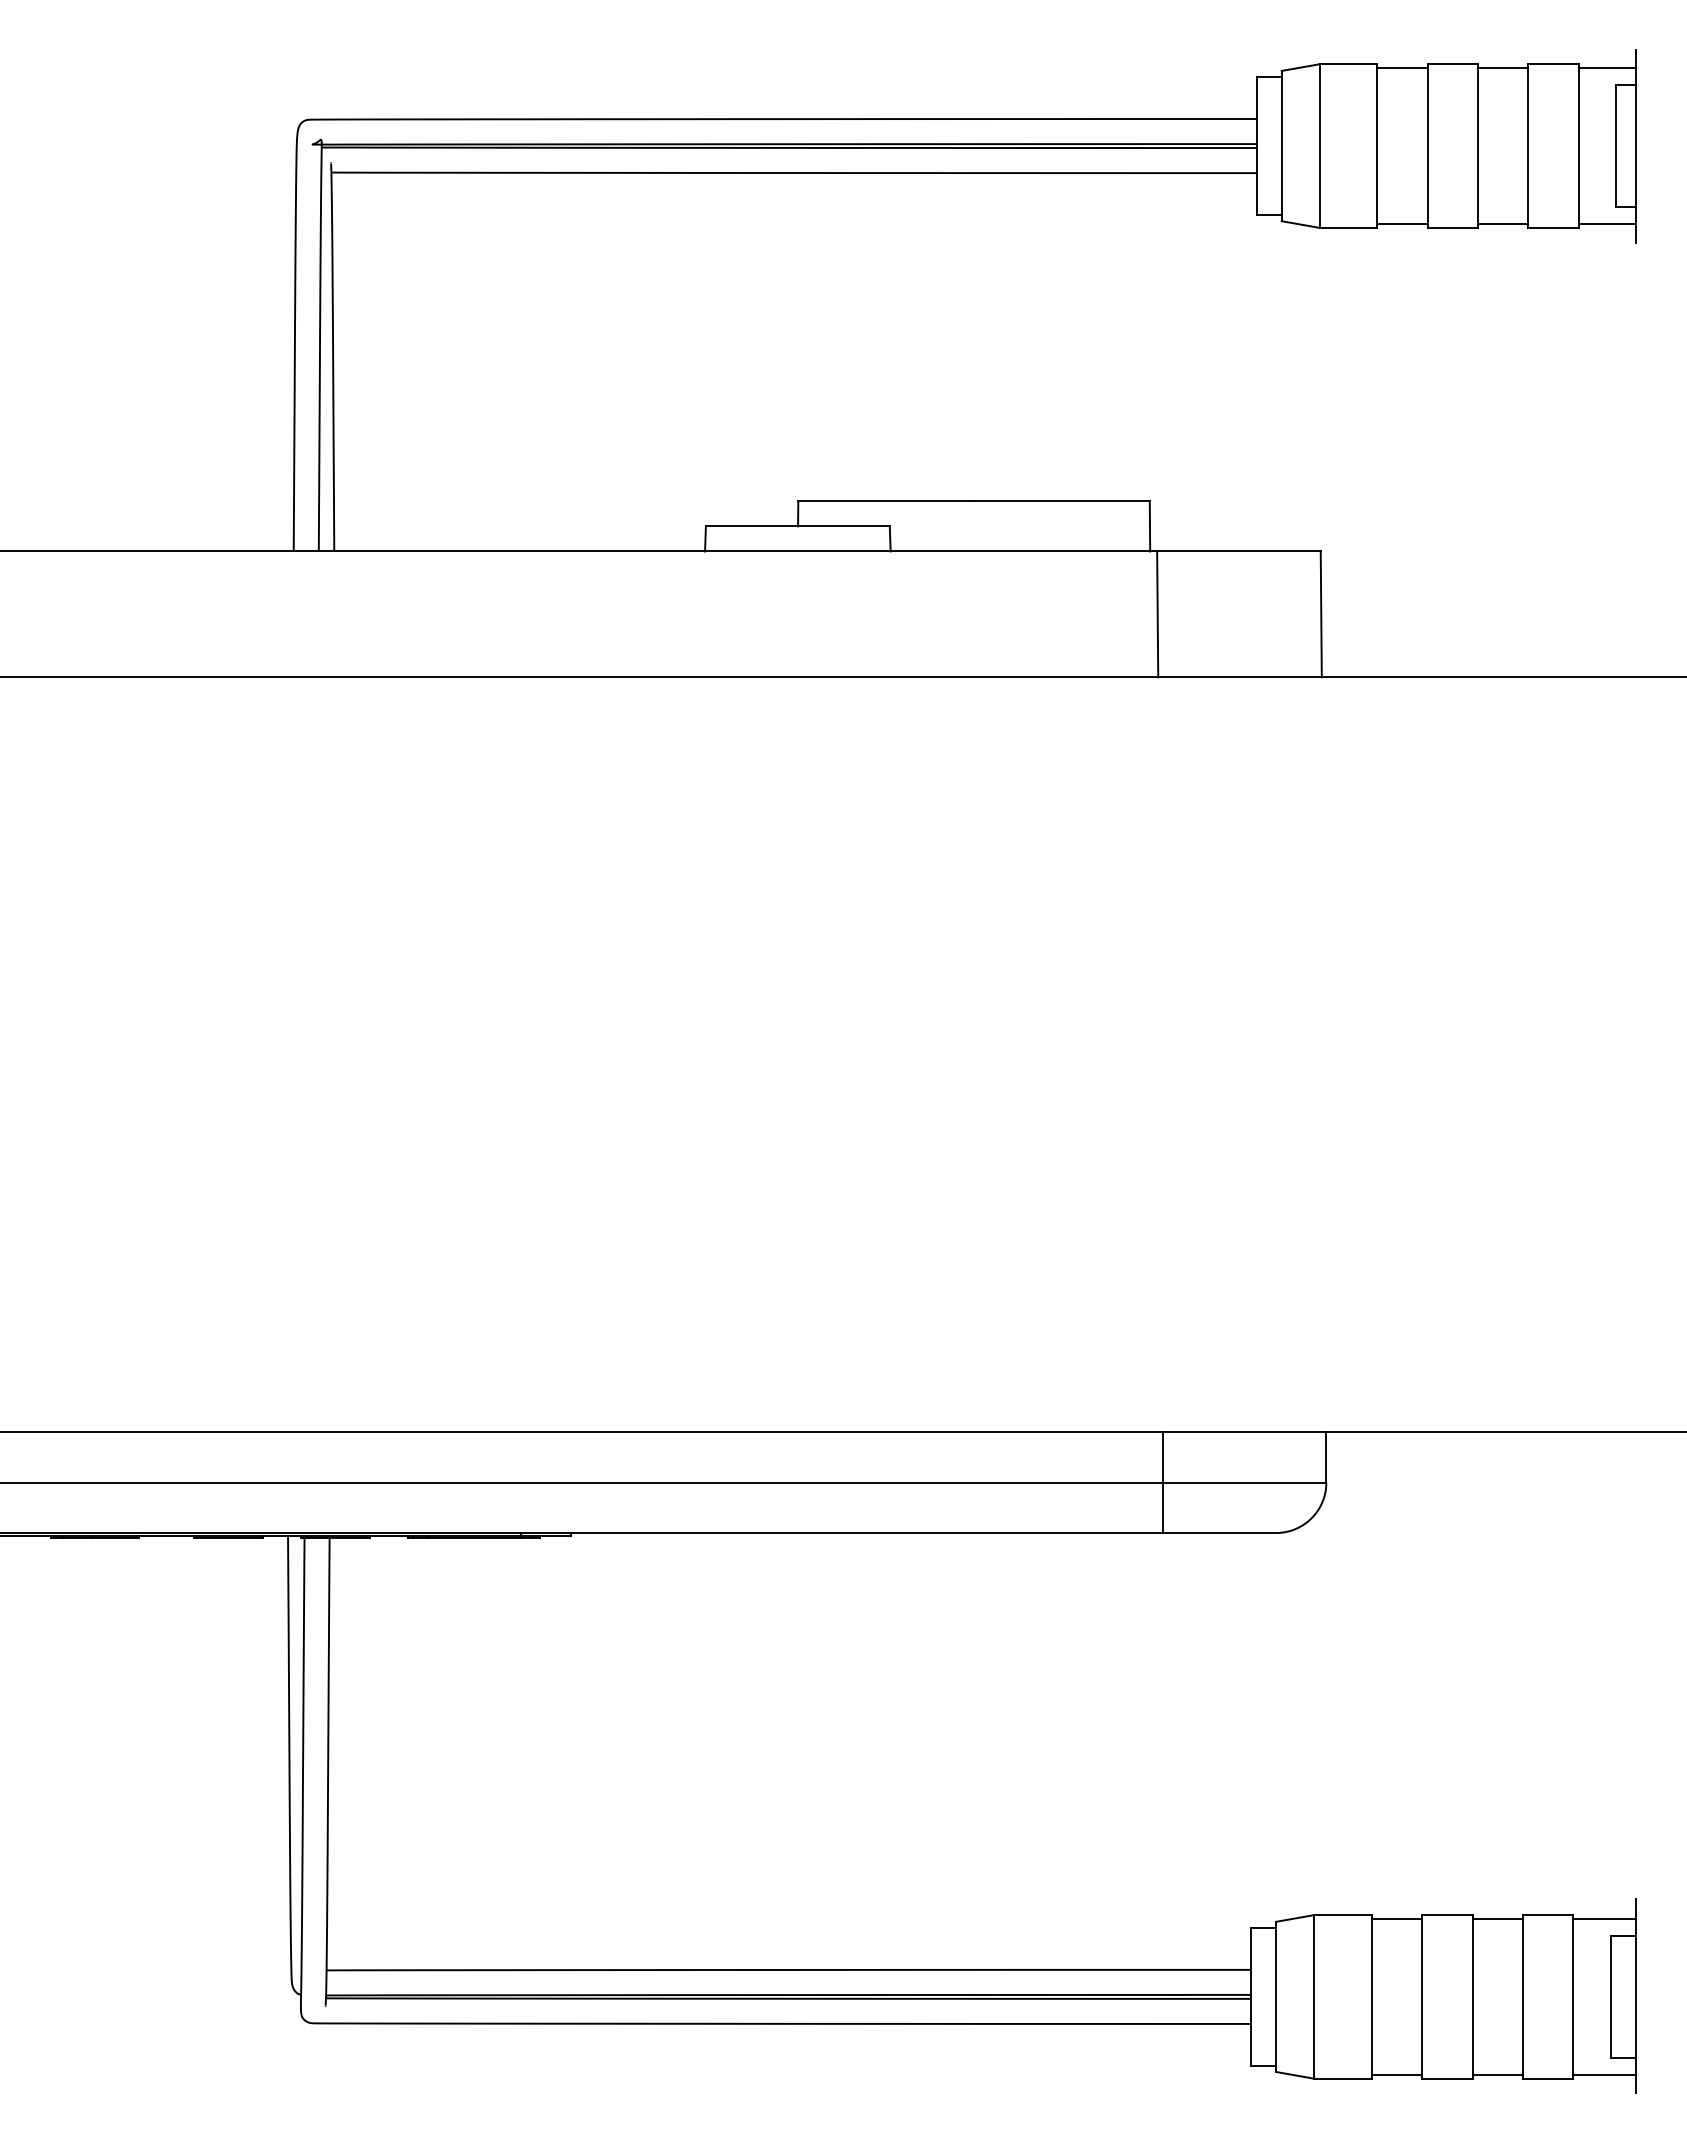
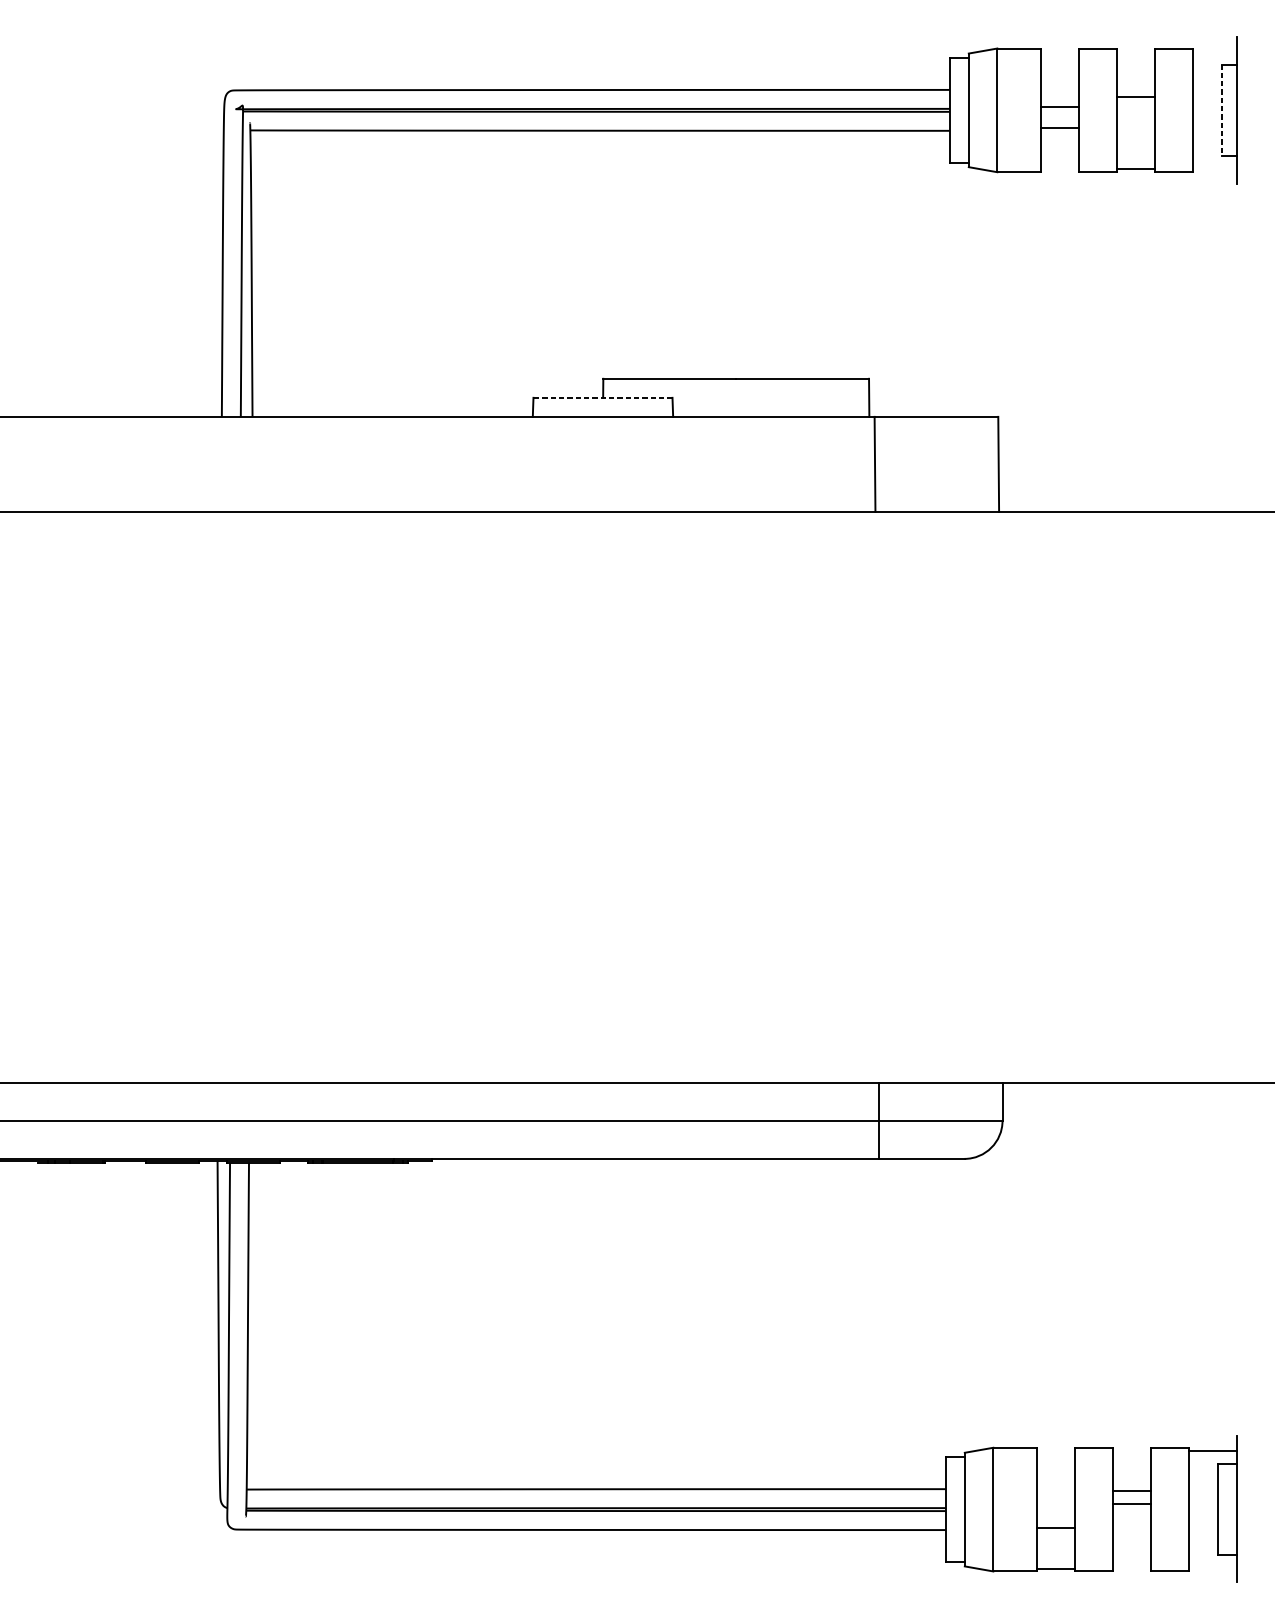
line: (1402, 68) -> (1060, 106), moved
line: (1503, 68) -> (1136, 97), moved
line: (1607, 68) -> (1215, 51), removed
line: (1616, 146) -> (1221, 110), solid -> dashed
line: (1402, 224) -> (1060, 128), moved
line: (1607, 224) -> (1215, 169), removed
line: (797, 526) -> (602, 397), solid -> dashed
line: (1397, 1918) -> (1056, 1527), moved
line: (1497, 1918) -> (1131, 1491), moved
line: (1497, 2074) -> (1131, 1504), moved
line: (1604, 2074) -> (1212, 1568), removed

